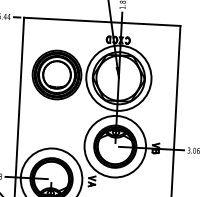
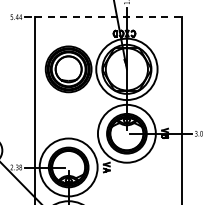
line: (102, 22) -> (108, 17), solid -> dashed

